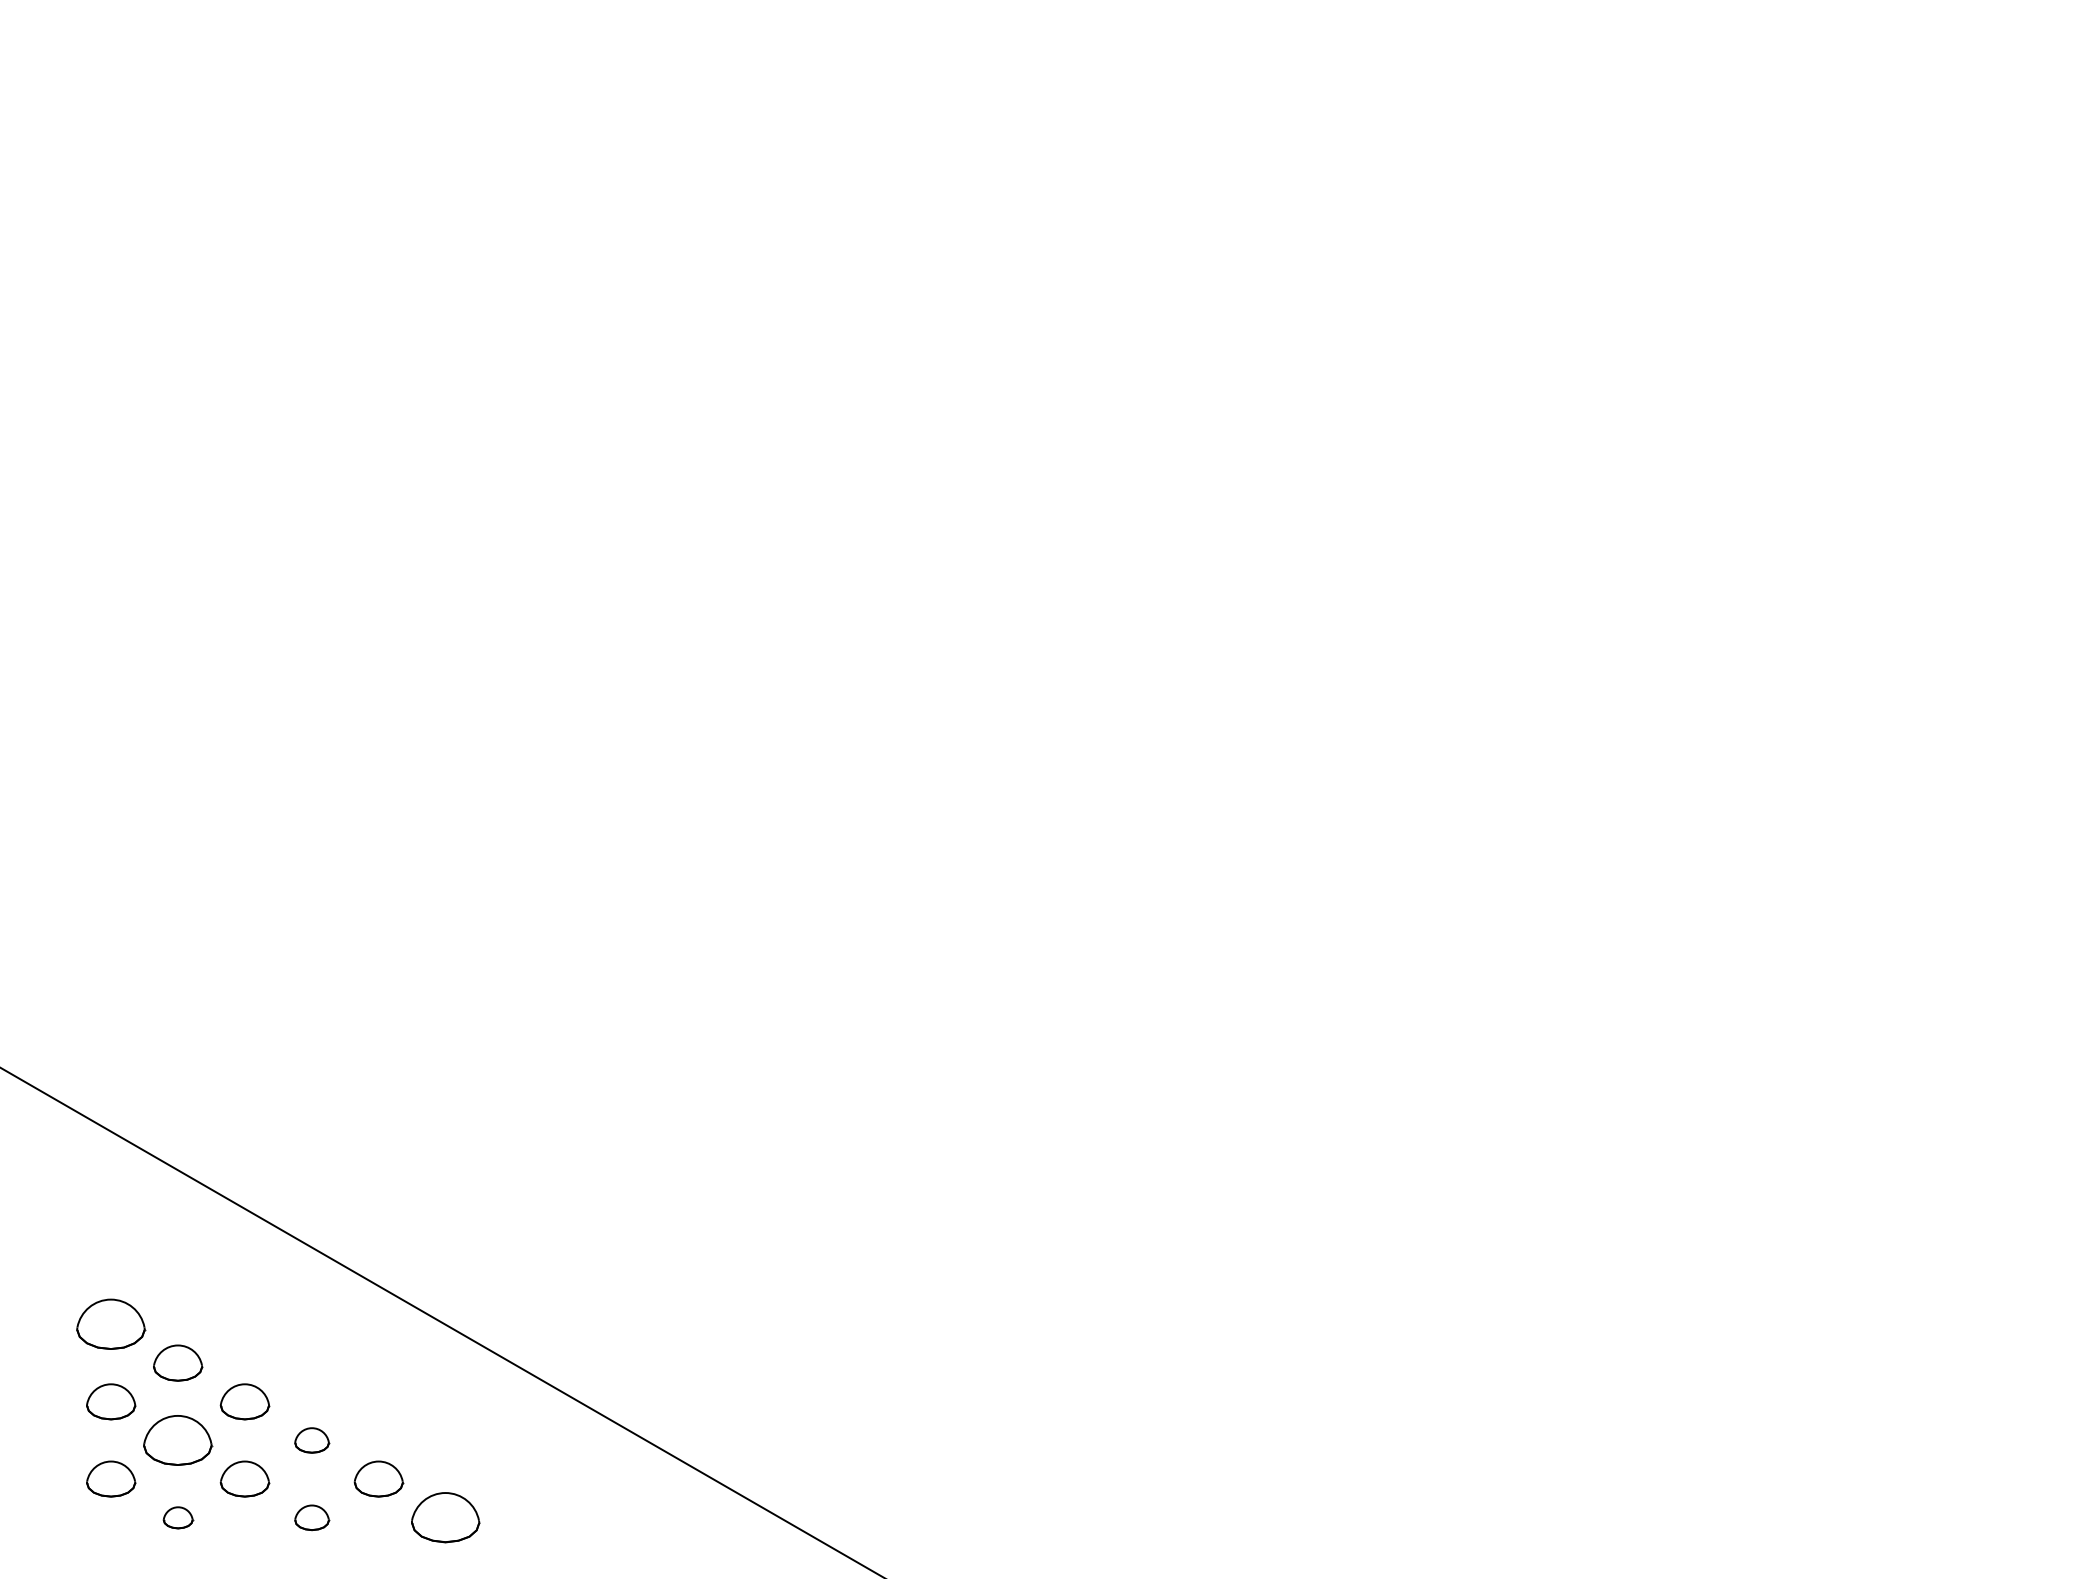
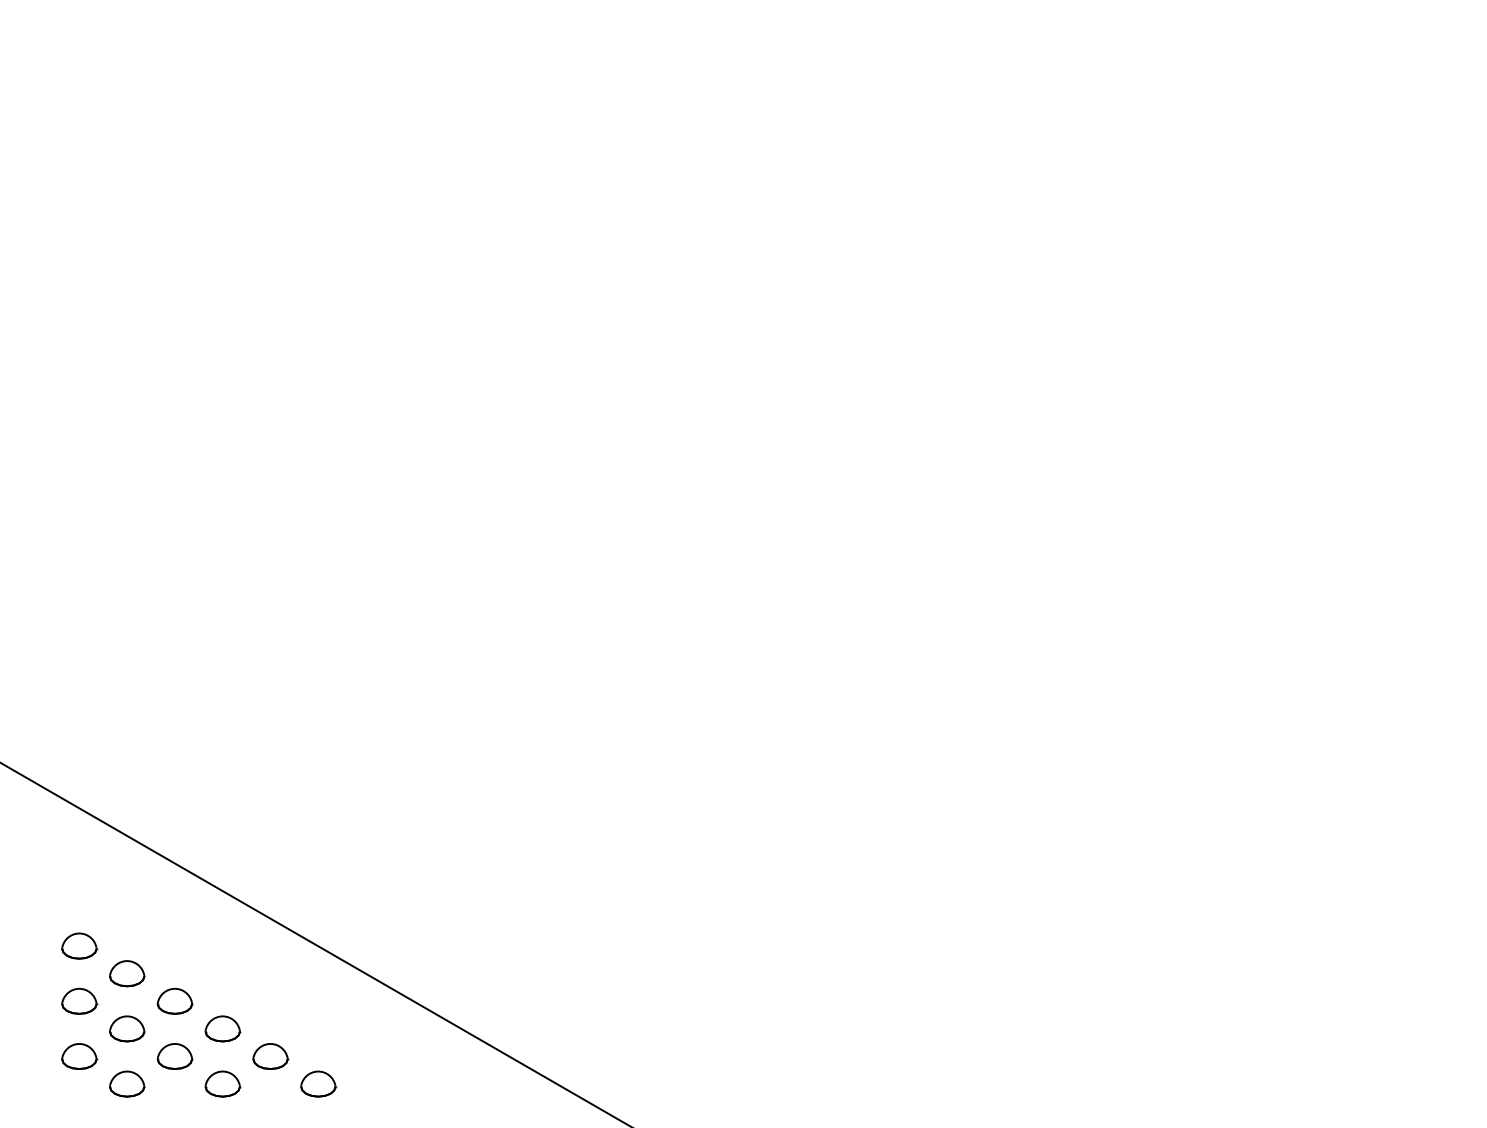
part: (111, 1324) -> (79, 946), size x0.71
part: (178, 1440) -> (127, 1028), size x0.71
part: (312, 1440) -> (223, 1028), size x1.43
part: (178, 1517) -> (127, 1083), size x1.67
part: (312, 1517) -> (223, 1083), size x1.43
part: (445, 1517) -> (318, 1083), size x0.71

